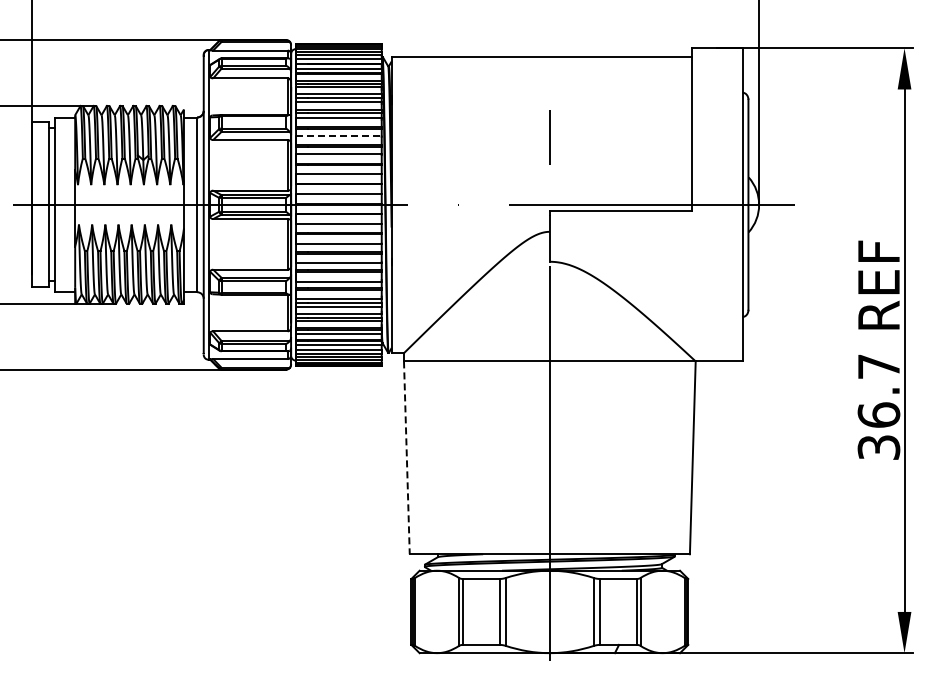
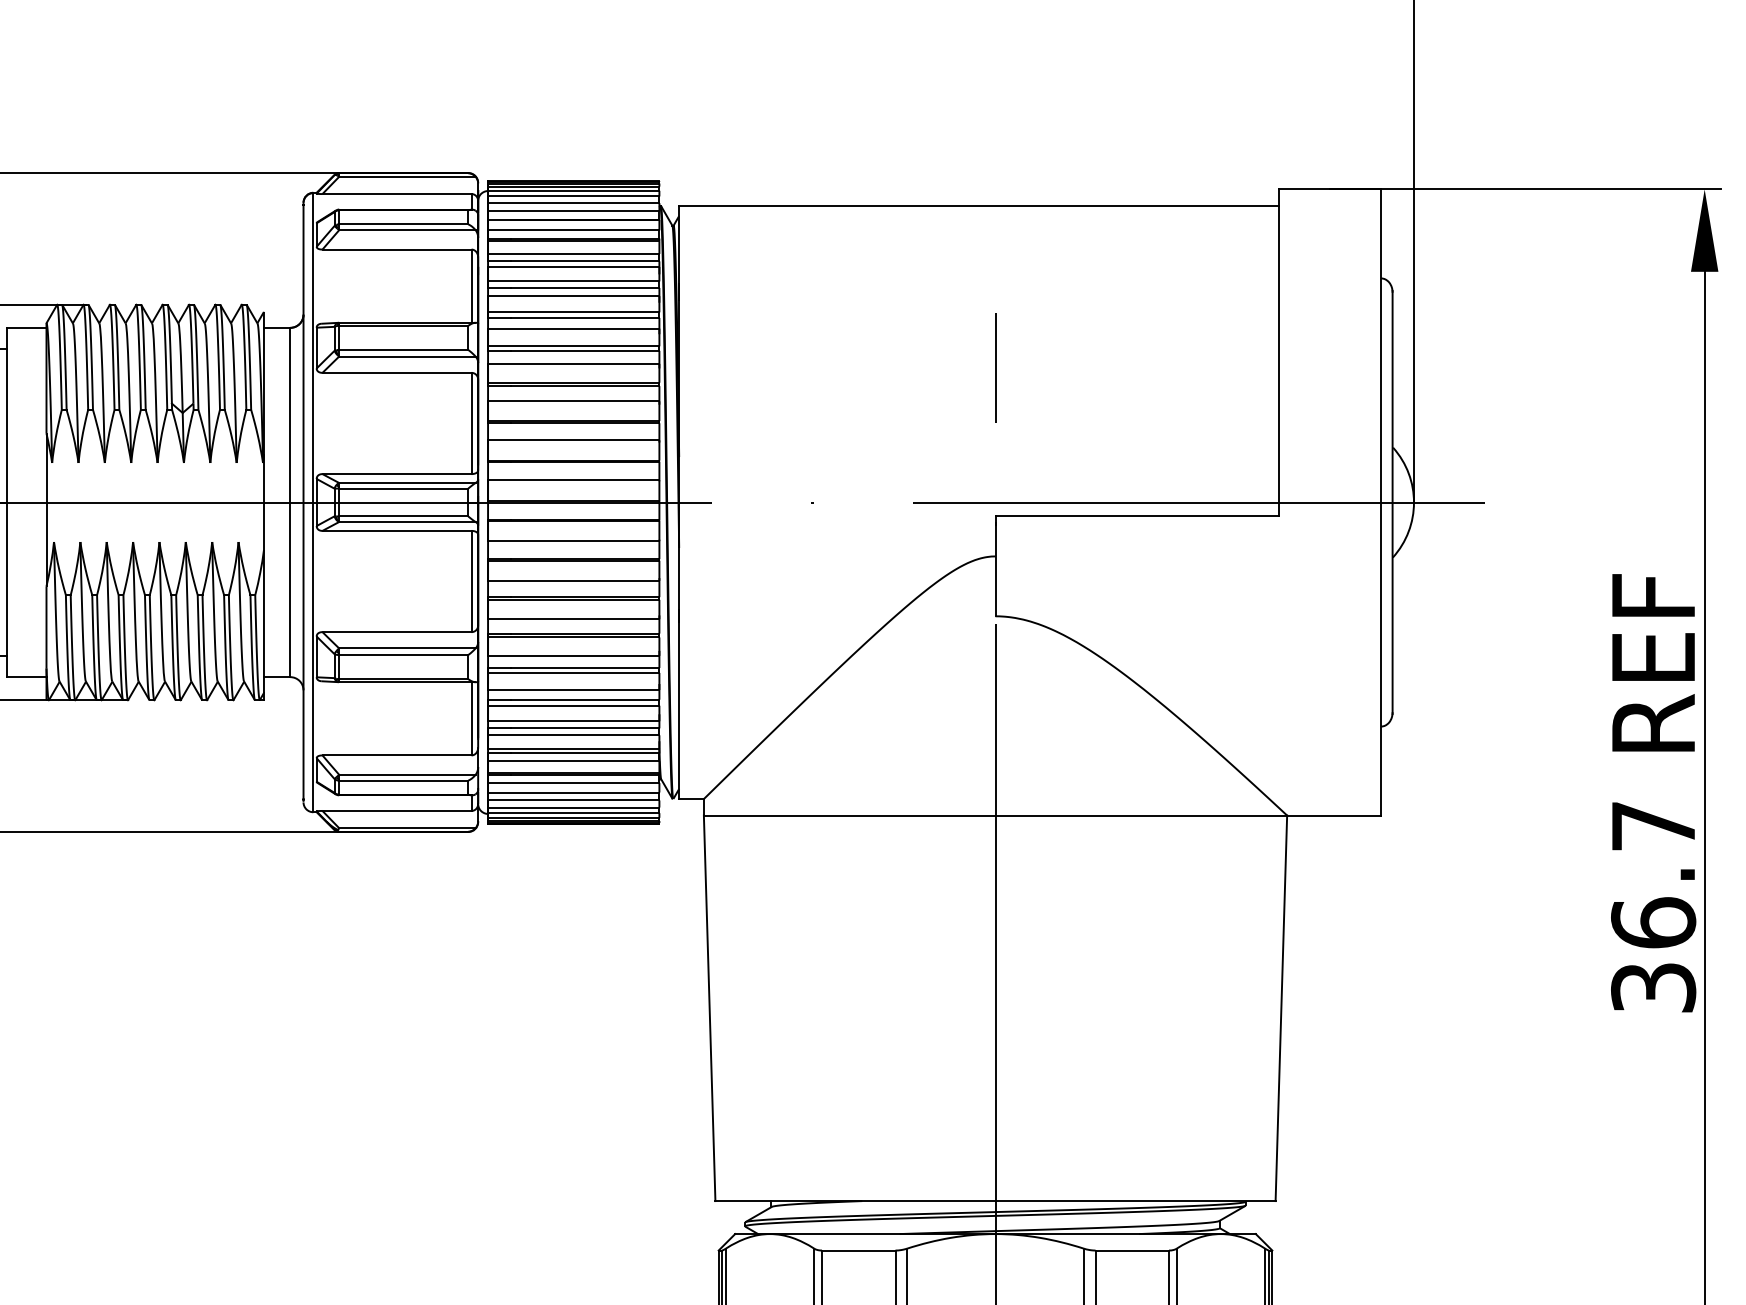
line: (338, 135) -> (572, 363), dashed -> solid
line: (406, 458) -> (708, 1009), dashed -> solid

